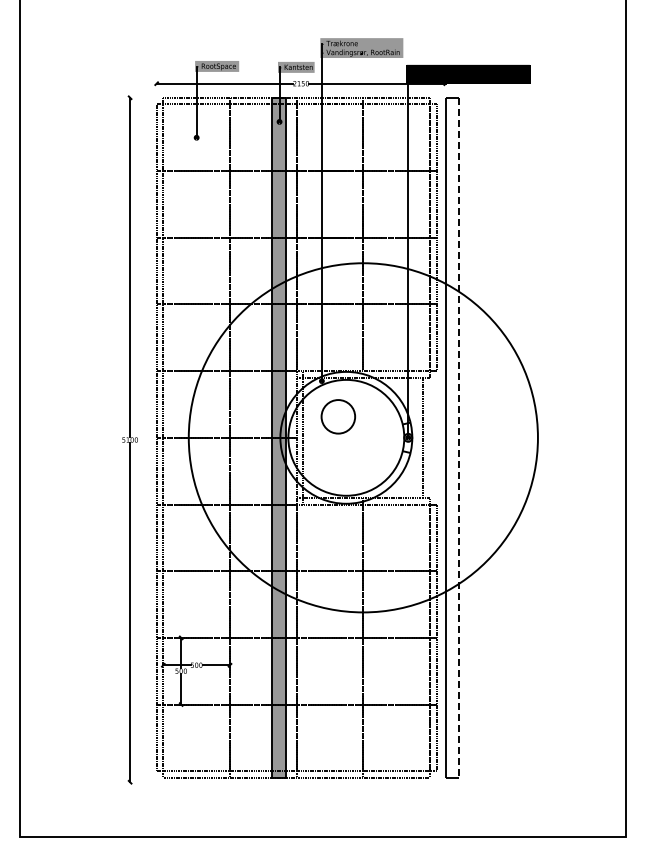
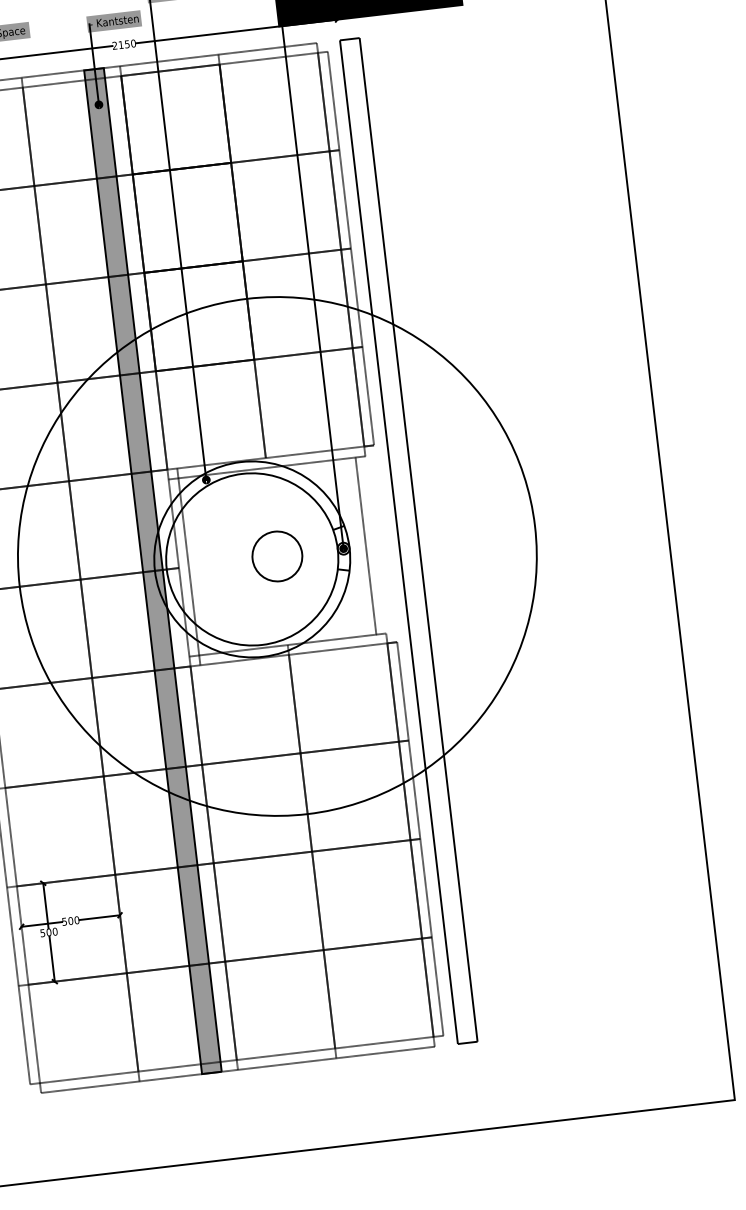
circle: (337, 416) -> (276, 556), moved
line: (459, 438) -> (419, 540), dashed -> solid

